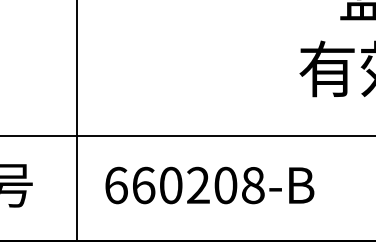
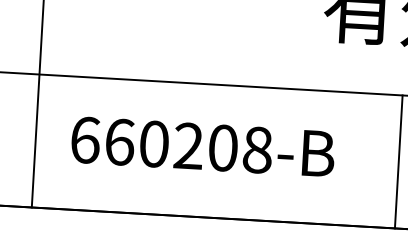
line: (365, 188) -> (398, 162), added

